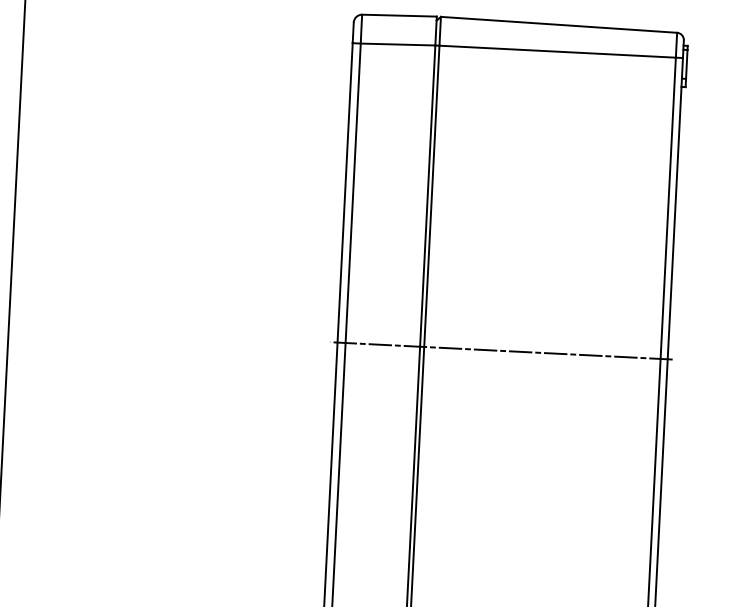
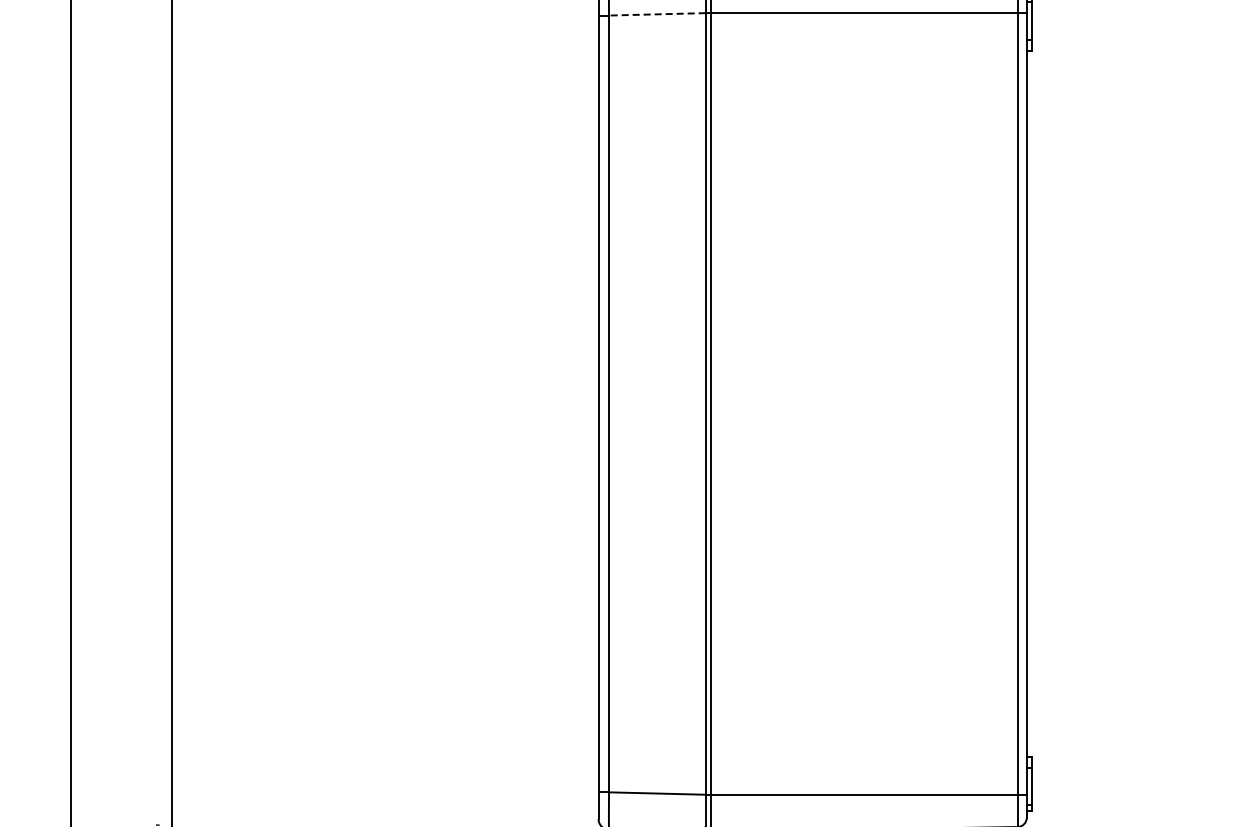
line: (397, 44) -> (656, 14), solid -> dashed
line: (501, 350) -> (811, 403), removed

